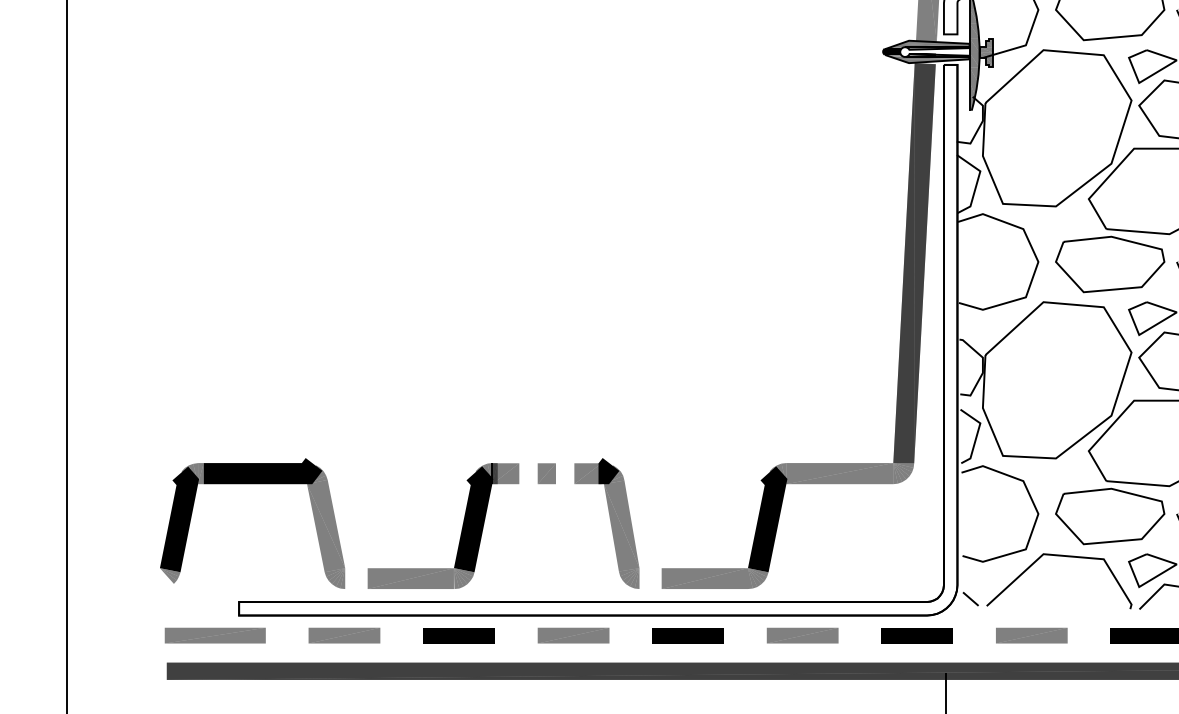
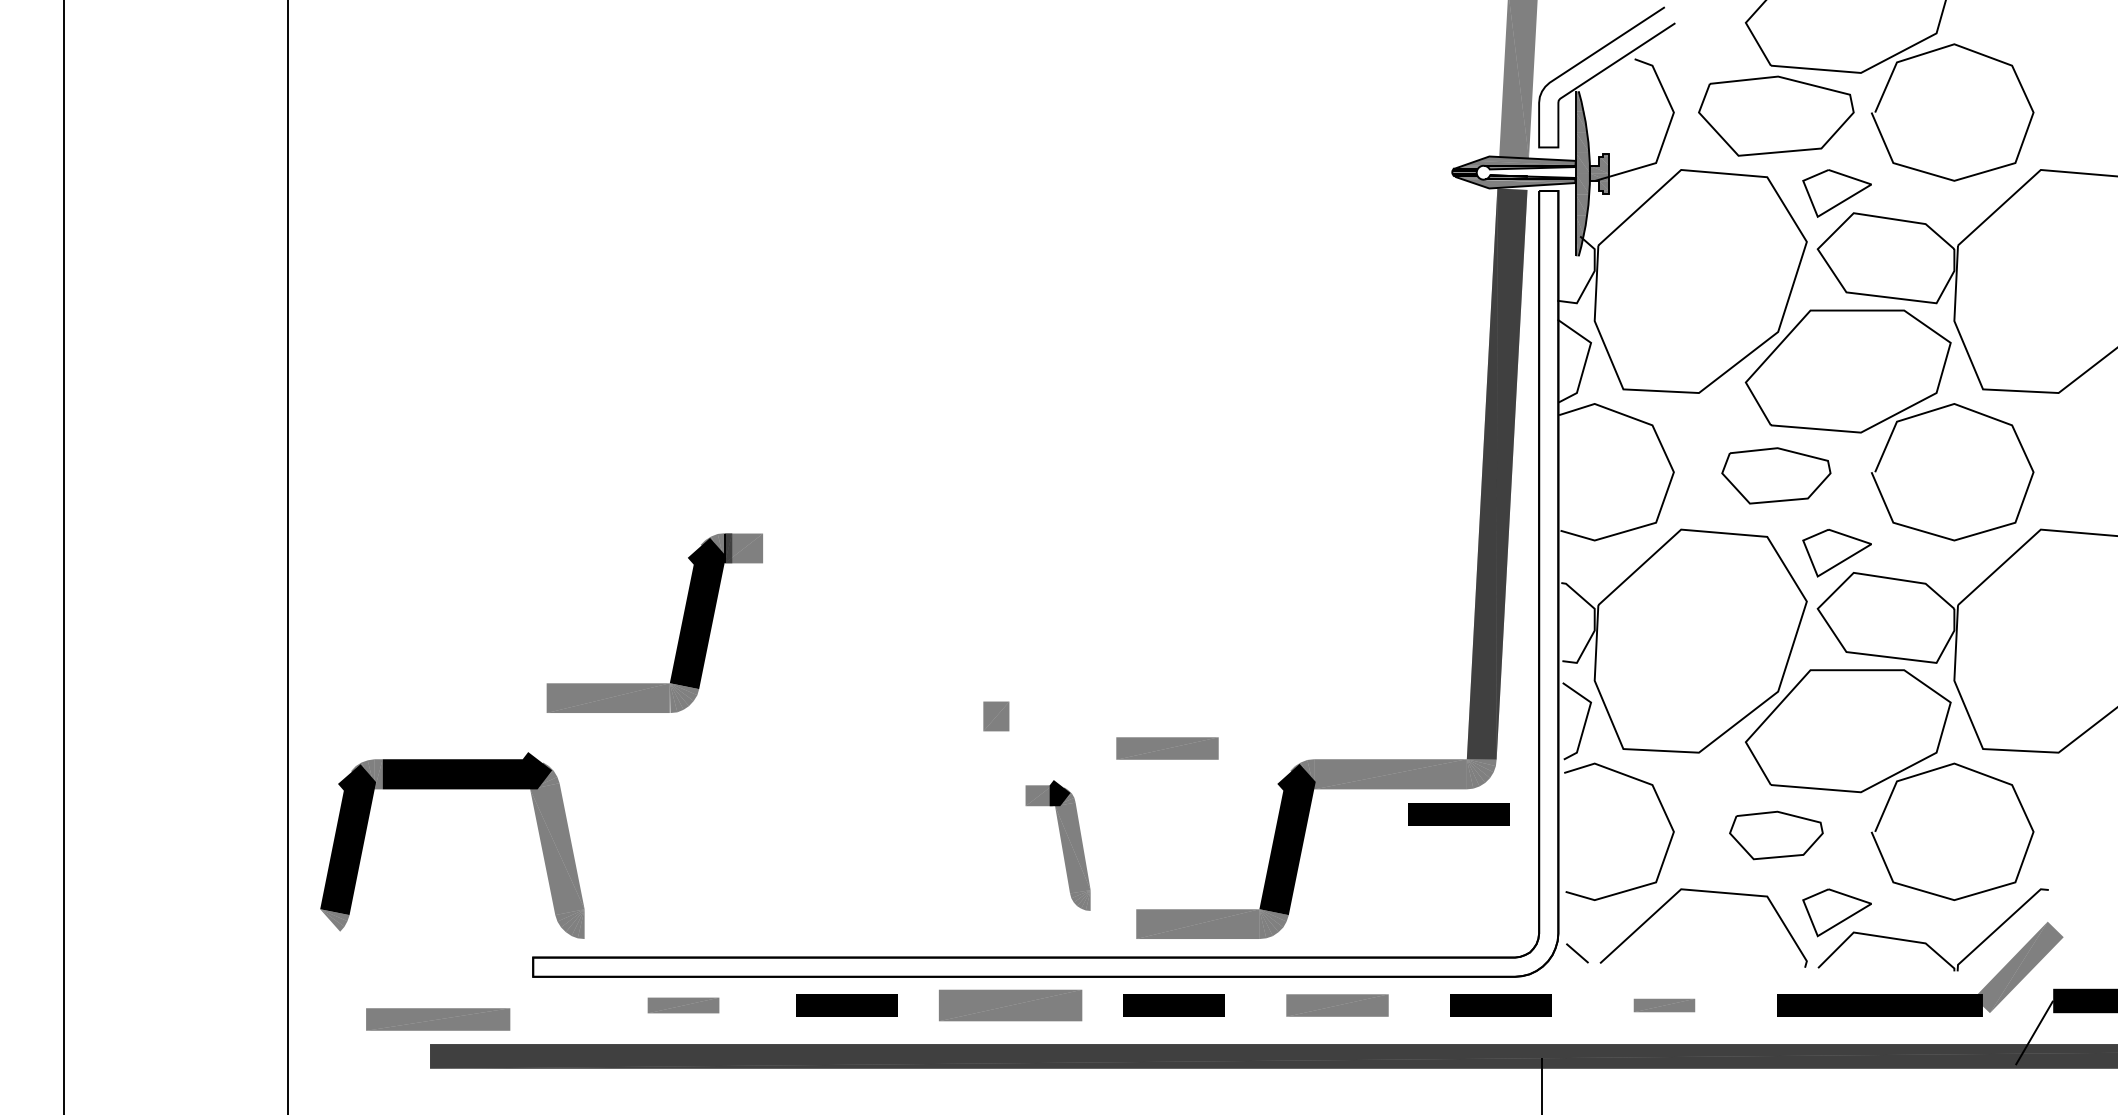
part: (1110, 264) -> (1776, 475), size x0.7
part: (683, 455) -> (1167, 748), added
part: (546, 473) -> (996, 716), moved
part: (252, 484) -> (452, 789), moved
line: (887, 501) -> (1458, 814), added
part: (1110, 516) -> (1776, 835), size x0.6
part: (606, 523) -> (1057, 845), size x0.7
part: (461, 529) -> (680, 628), moved
part: (215, 635) -> (438, 1019), moved
part: (344, 635) -> (683, 1005), size x0.7
part: (573, 635) -> (1010, 1005), size x1.4
part: (1031, 635) -> (1664, 1005), size x0.6

